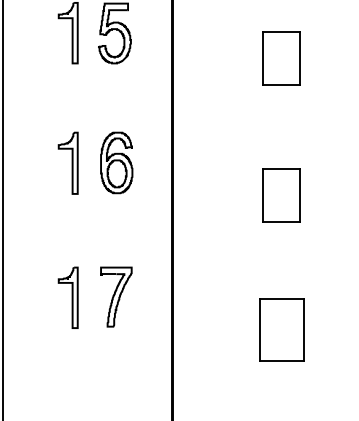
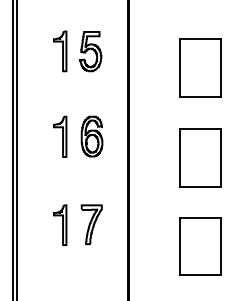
part: (281, 57) -> (200, 67), size x1.67
part: (281, 194) -> (200, 157), size x1.67
part: (281, 330) -> (200, 246), size x1.43

